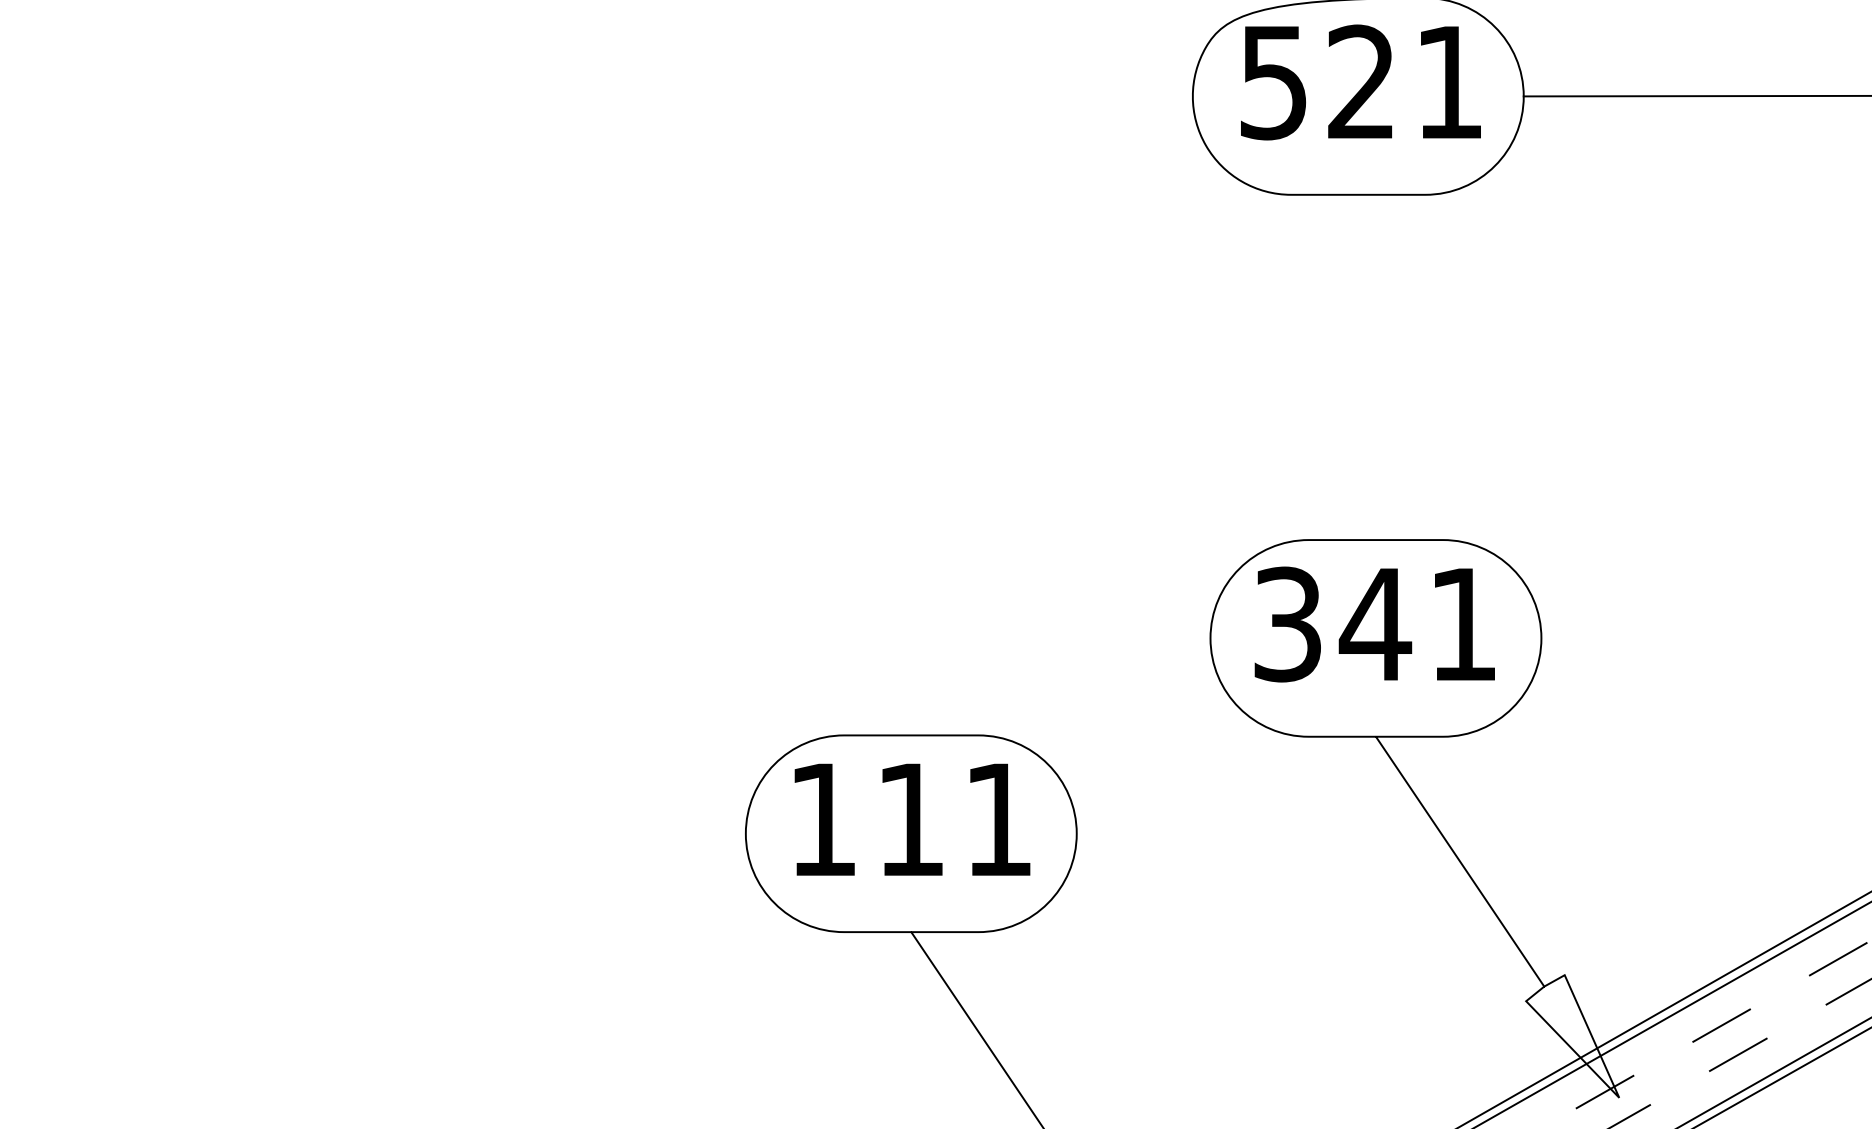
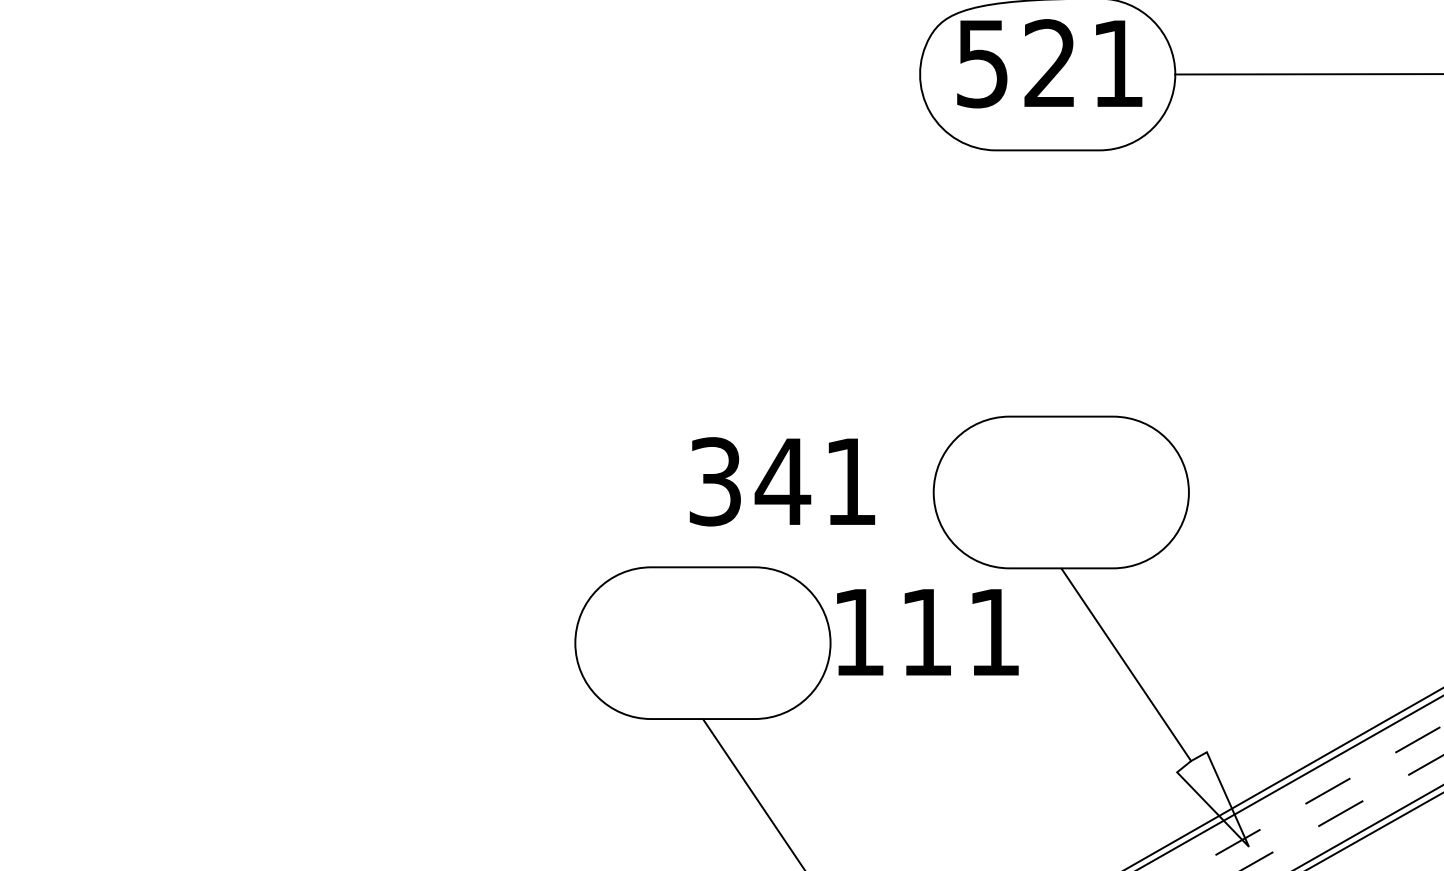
text: (1374, 624) -> (782, 481), moved
text: (912, 819) -> (927, 632), moved

